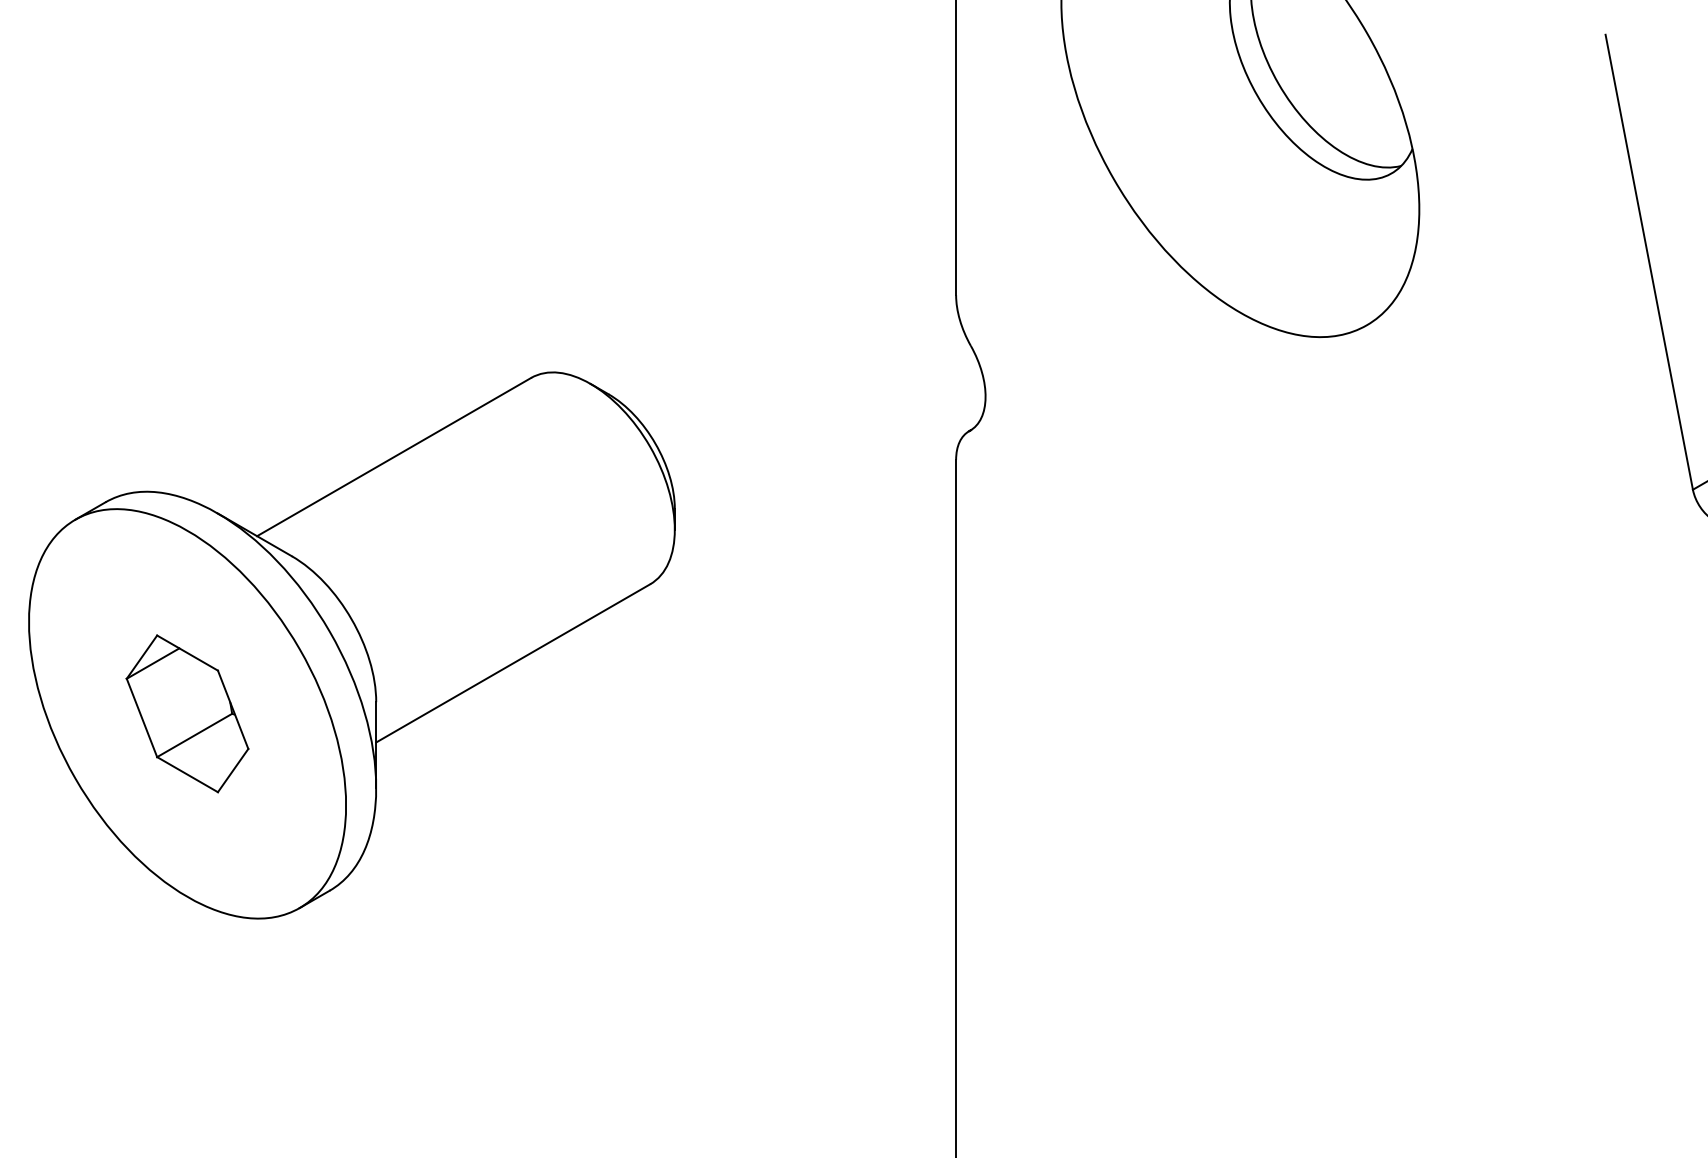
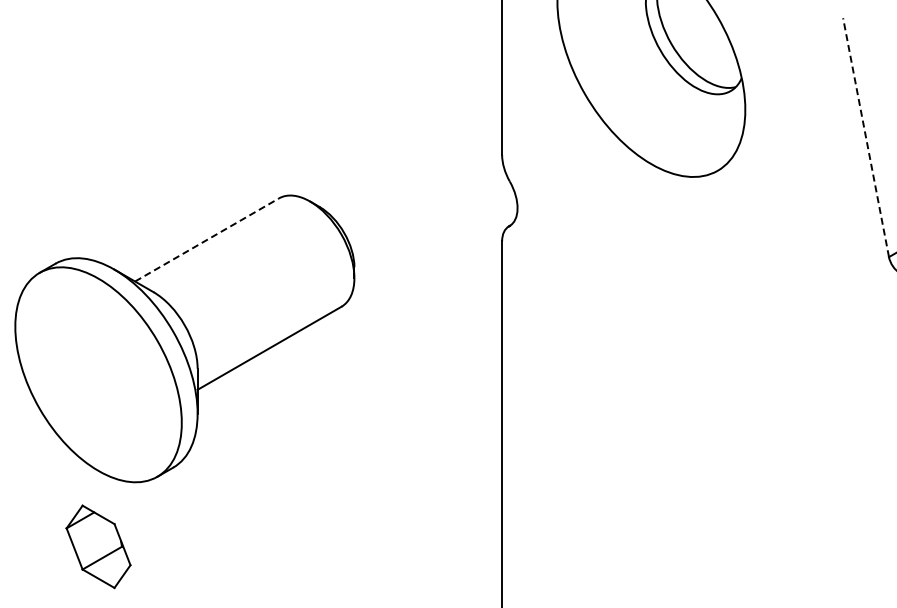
line: (1650, 261) -> (866, 137), solid -> dashed
line: (395, 456) -> (207, 239), solid -> dashed
part: (187, 713) -> (98, 546), moved

